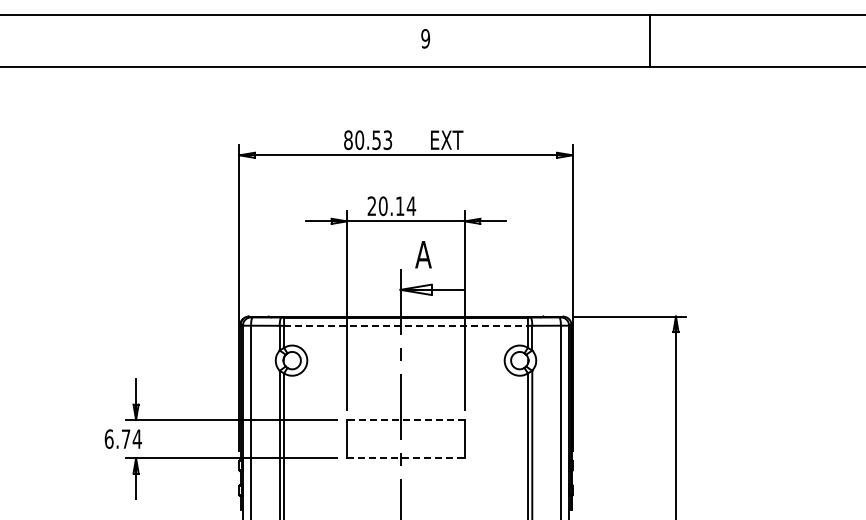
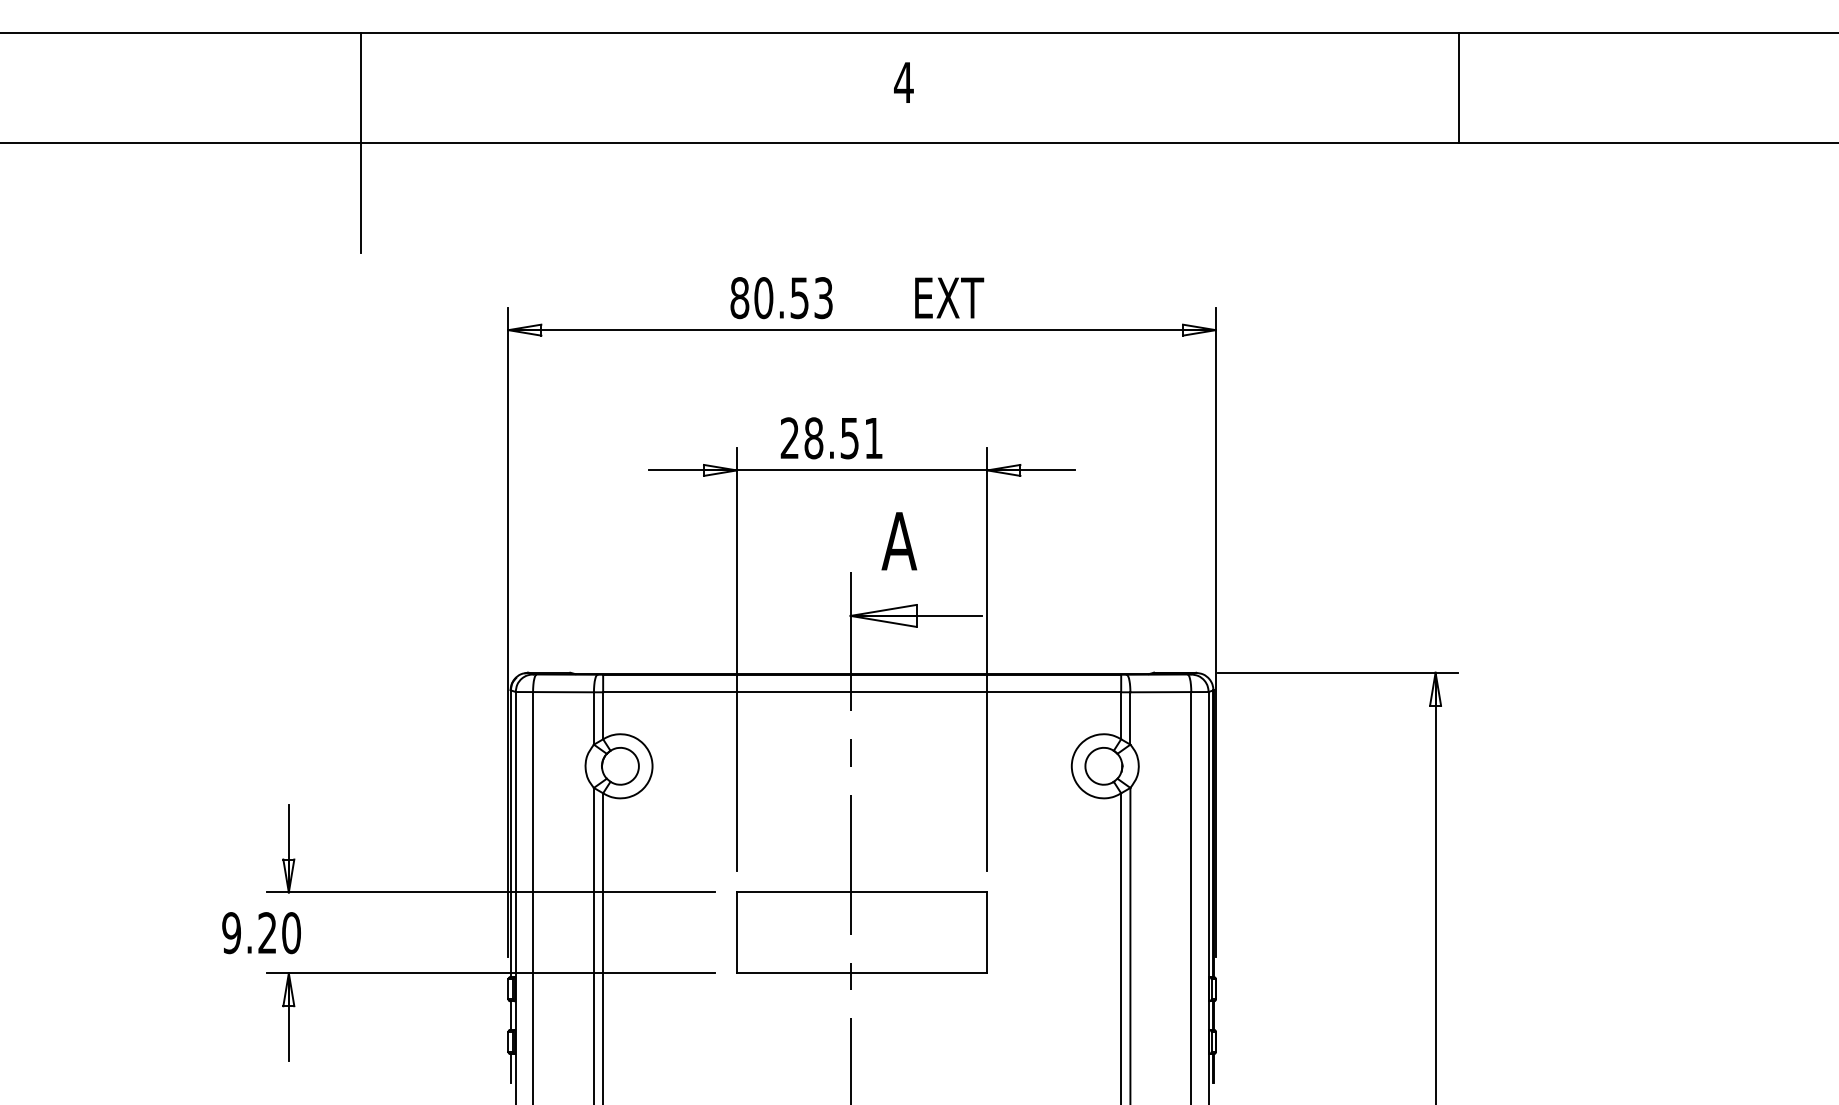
text: (425, 38) -> (903, 82), 9 -> 4
line: (650, 41) -> (1460, 88), moved
line: (170, 66) -> (361, 141), added
text: (397, 206) -> (844, 438), 20.14 -> 28.51
line: (406, 325) -> (863, 691), dashed -> solid
line: (406, 420) -> (863, 893), dashed -> solid
text: (122, 439) -> (259, 933), 6.74 -> 9.20
line: (406, 458) -> (863, 974), dashed -> solid

